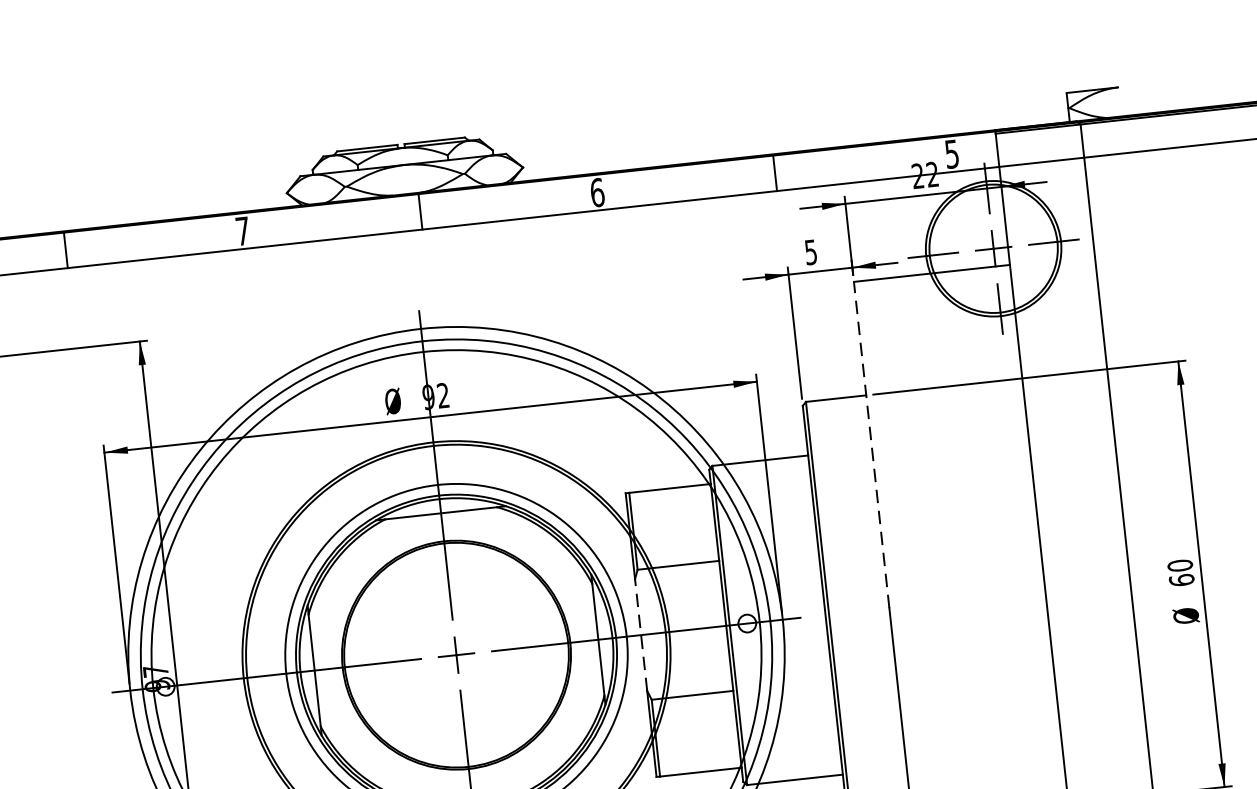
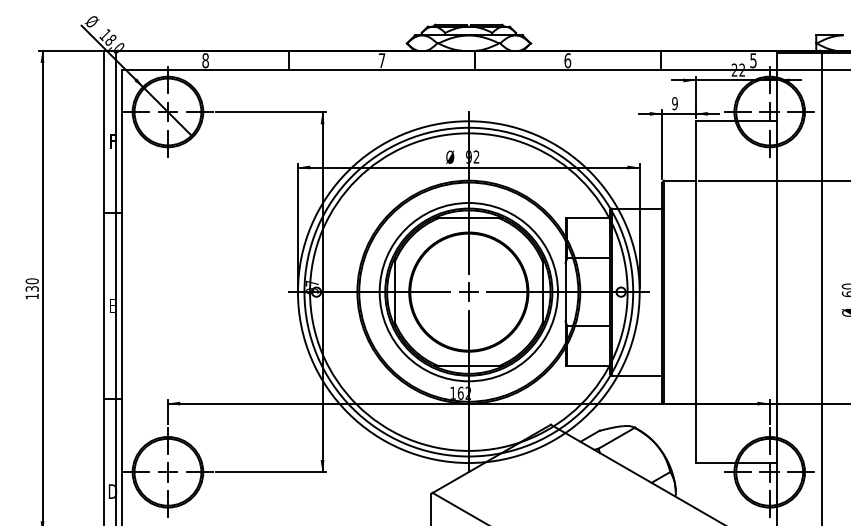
text: (810, 252) -> (674, 103), 5 -> 9
line: (871, 444) -> (695, 206), dashed -> solid
line: (640, 633) -> (565, 291), dashed -> solid

